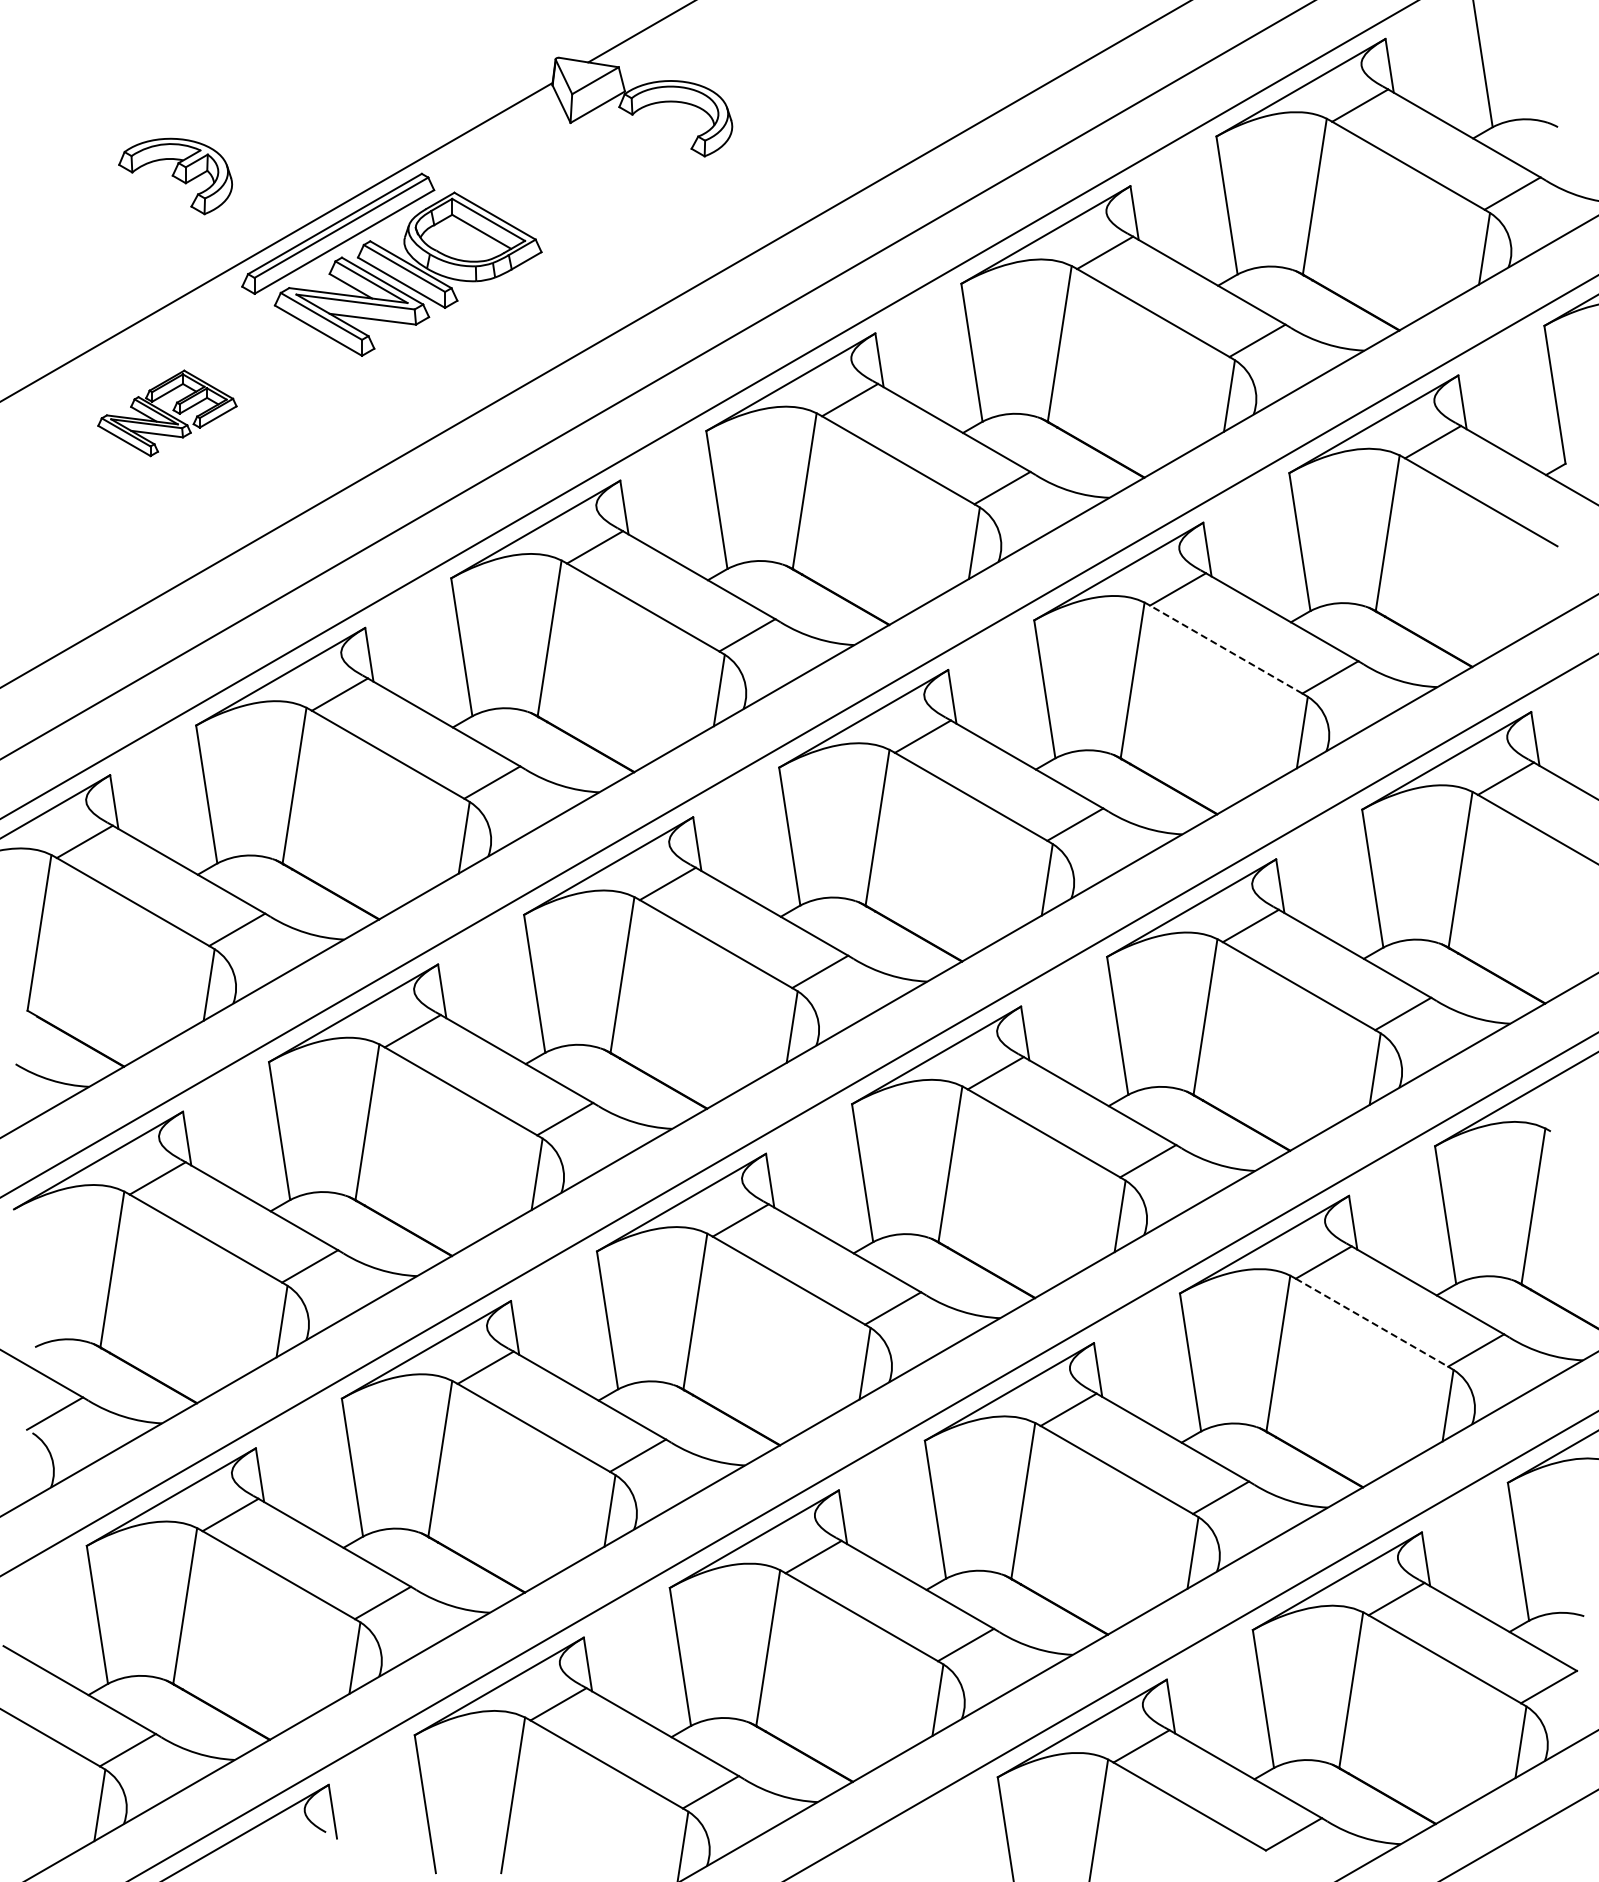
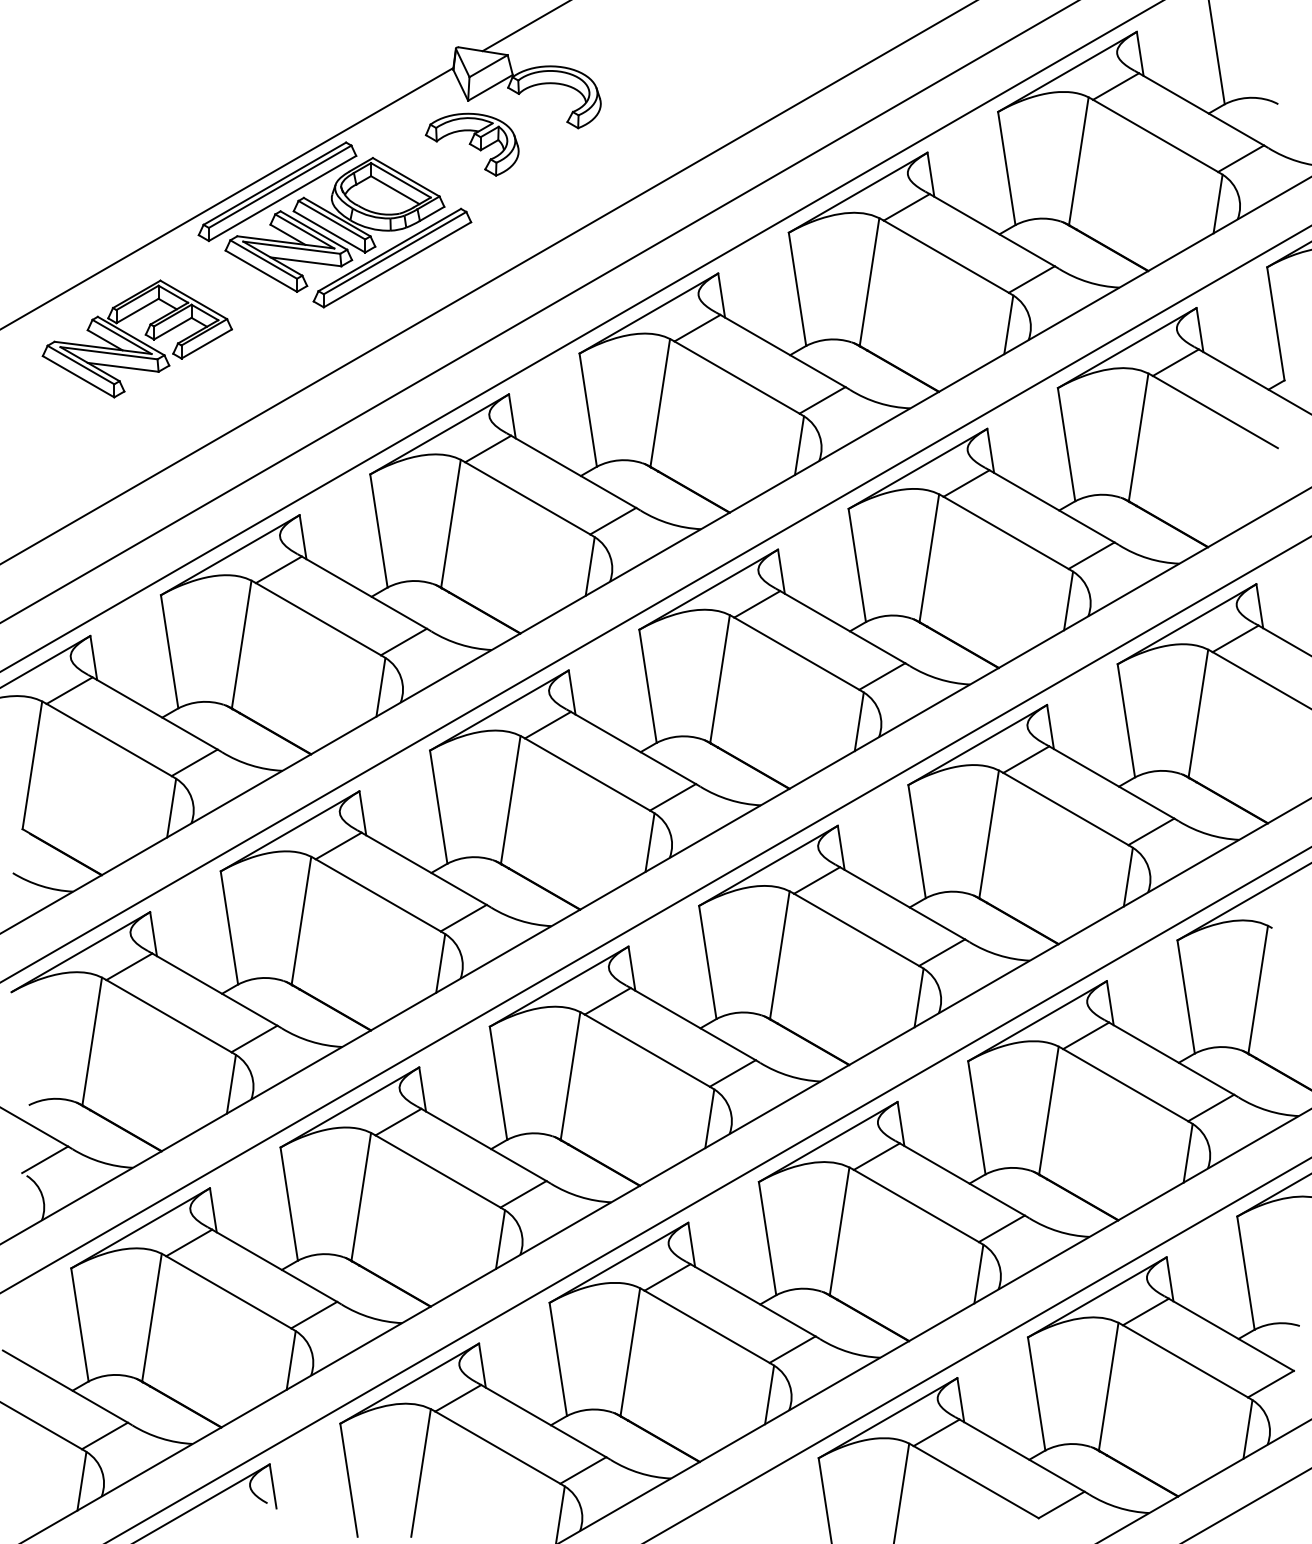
part: (175, 176) -> (472, 144), moved
part: (478, 314) -> (392, 257), added
part: (167, 413) -> (137, 339), size x1.67
line: (1226, 649) -> (1006, 532), dashed -> solid
line: (1371, 1322) -> (1125, 1085), dashed -> solid

